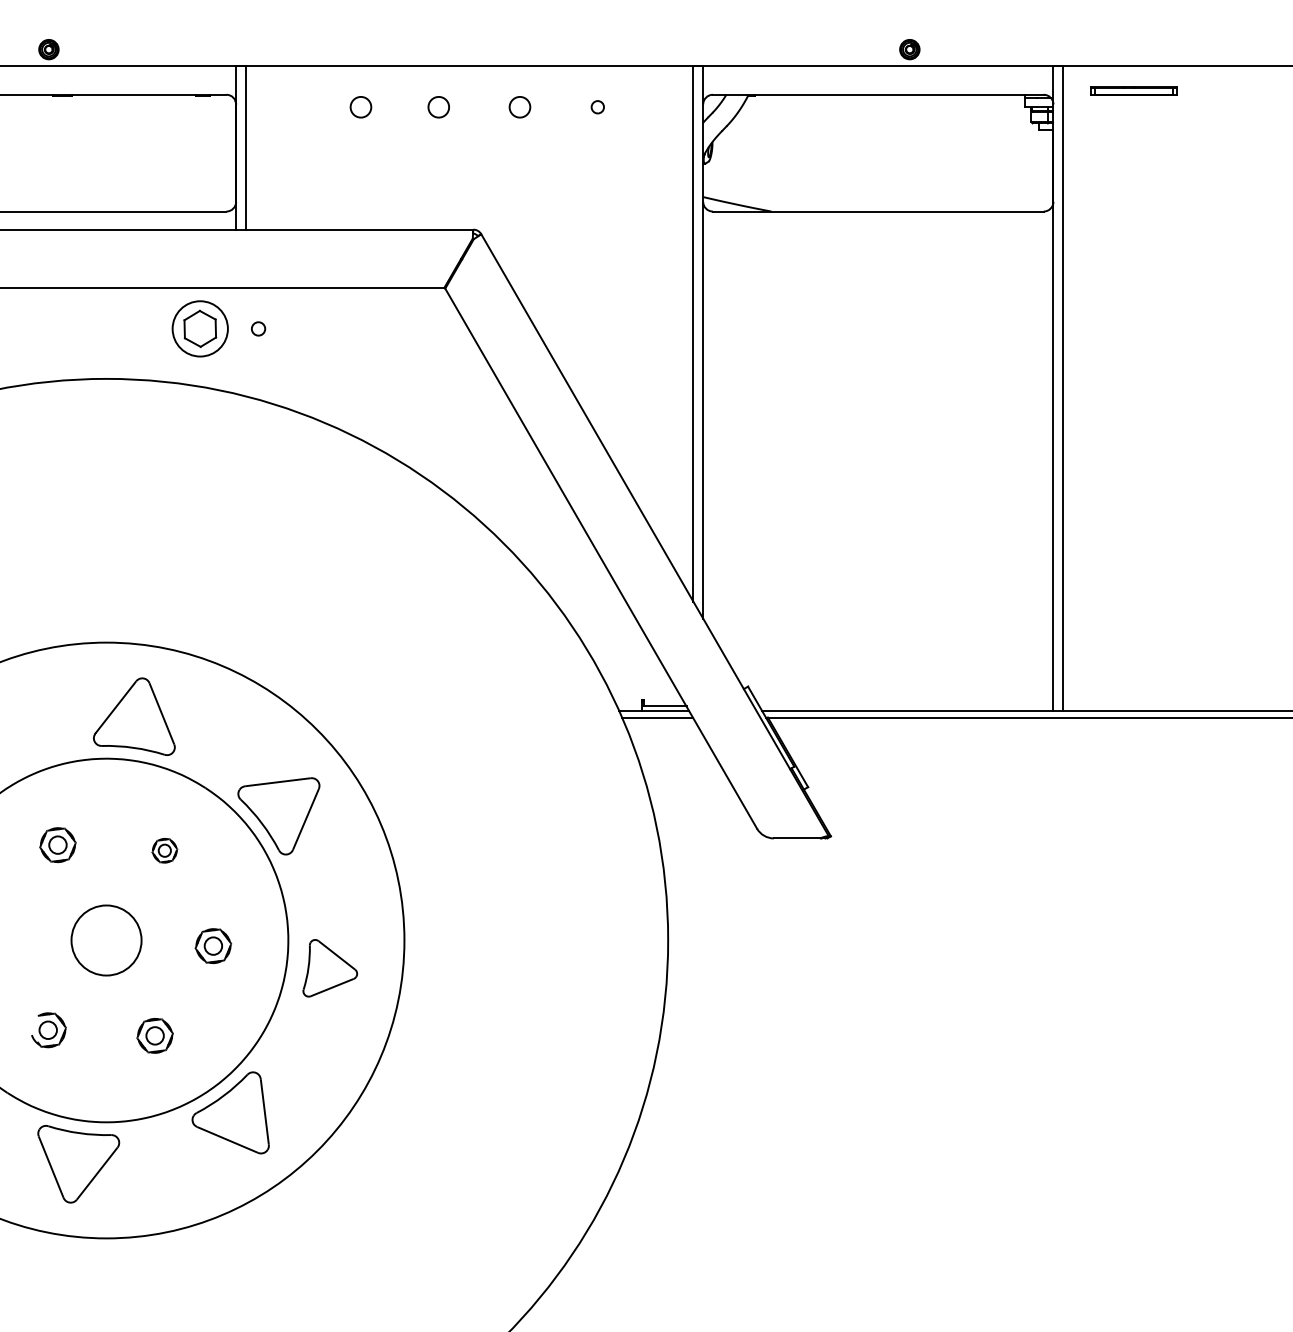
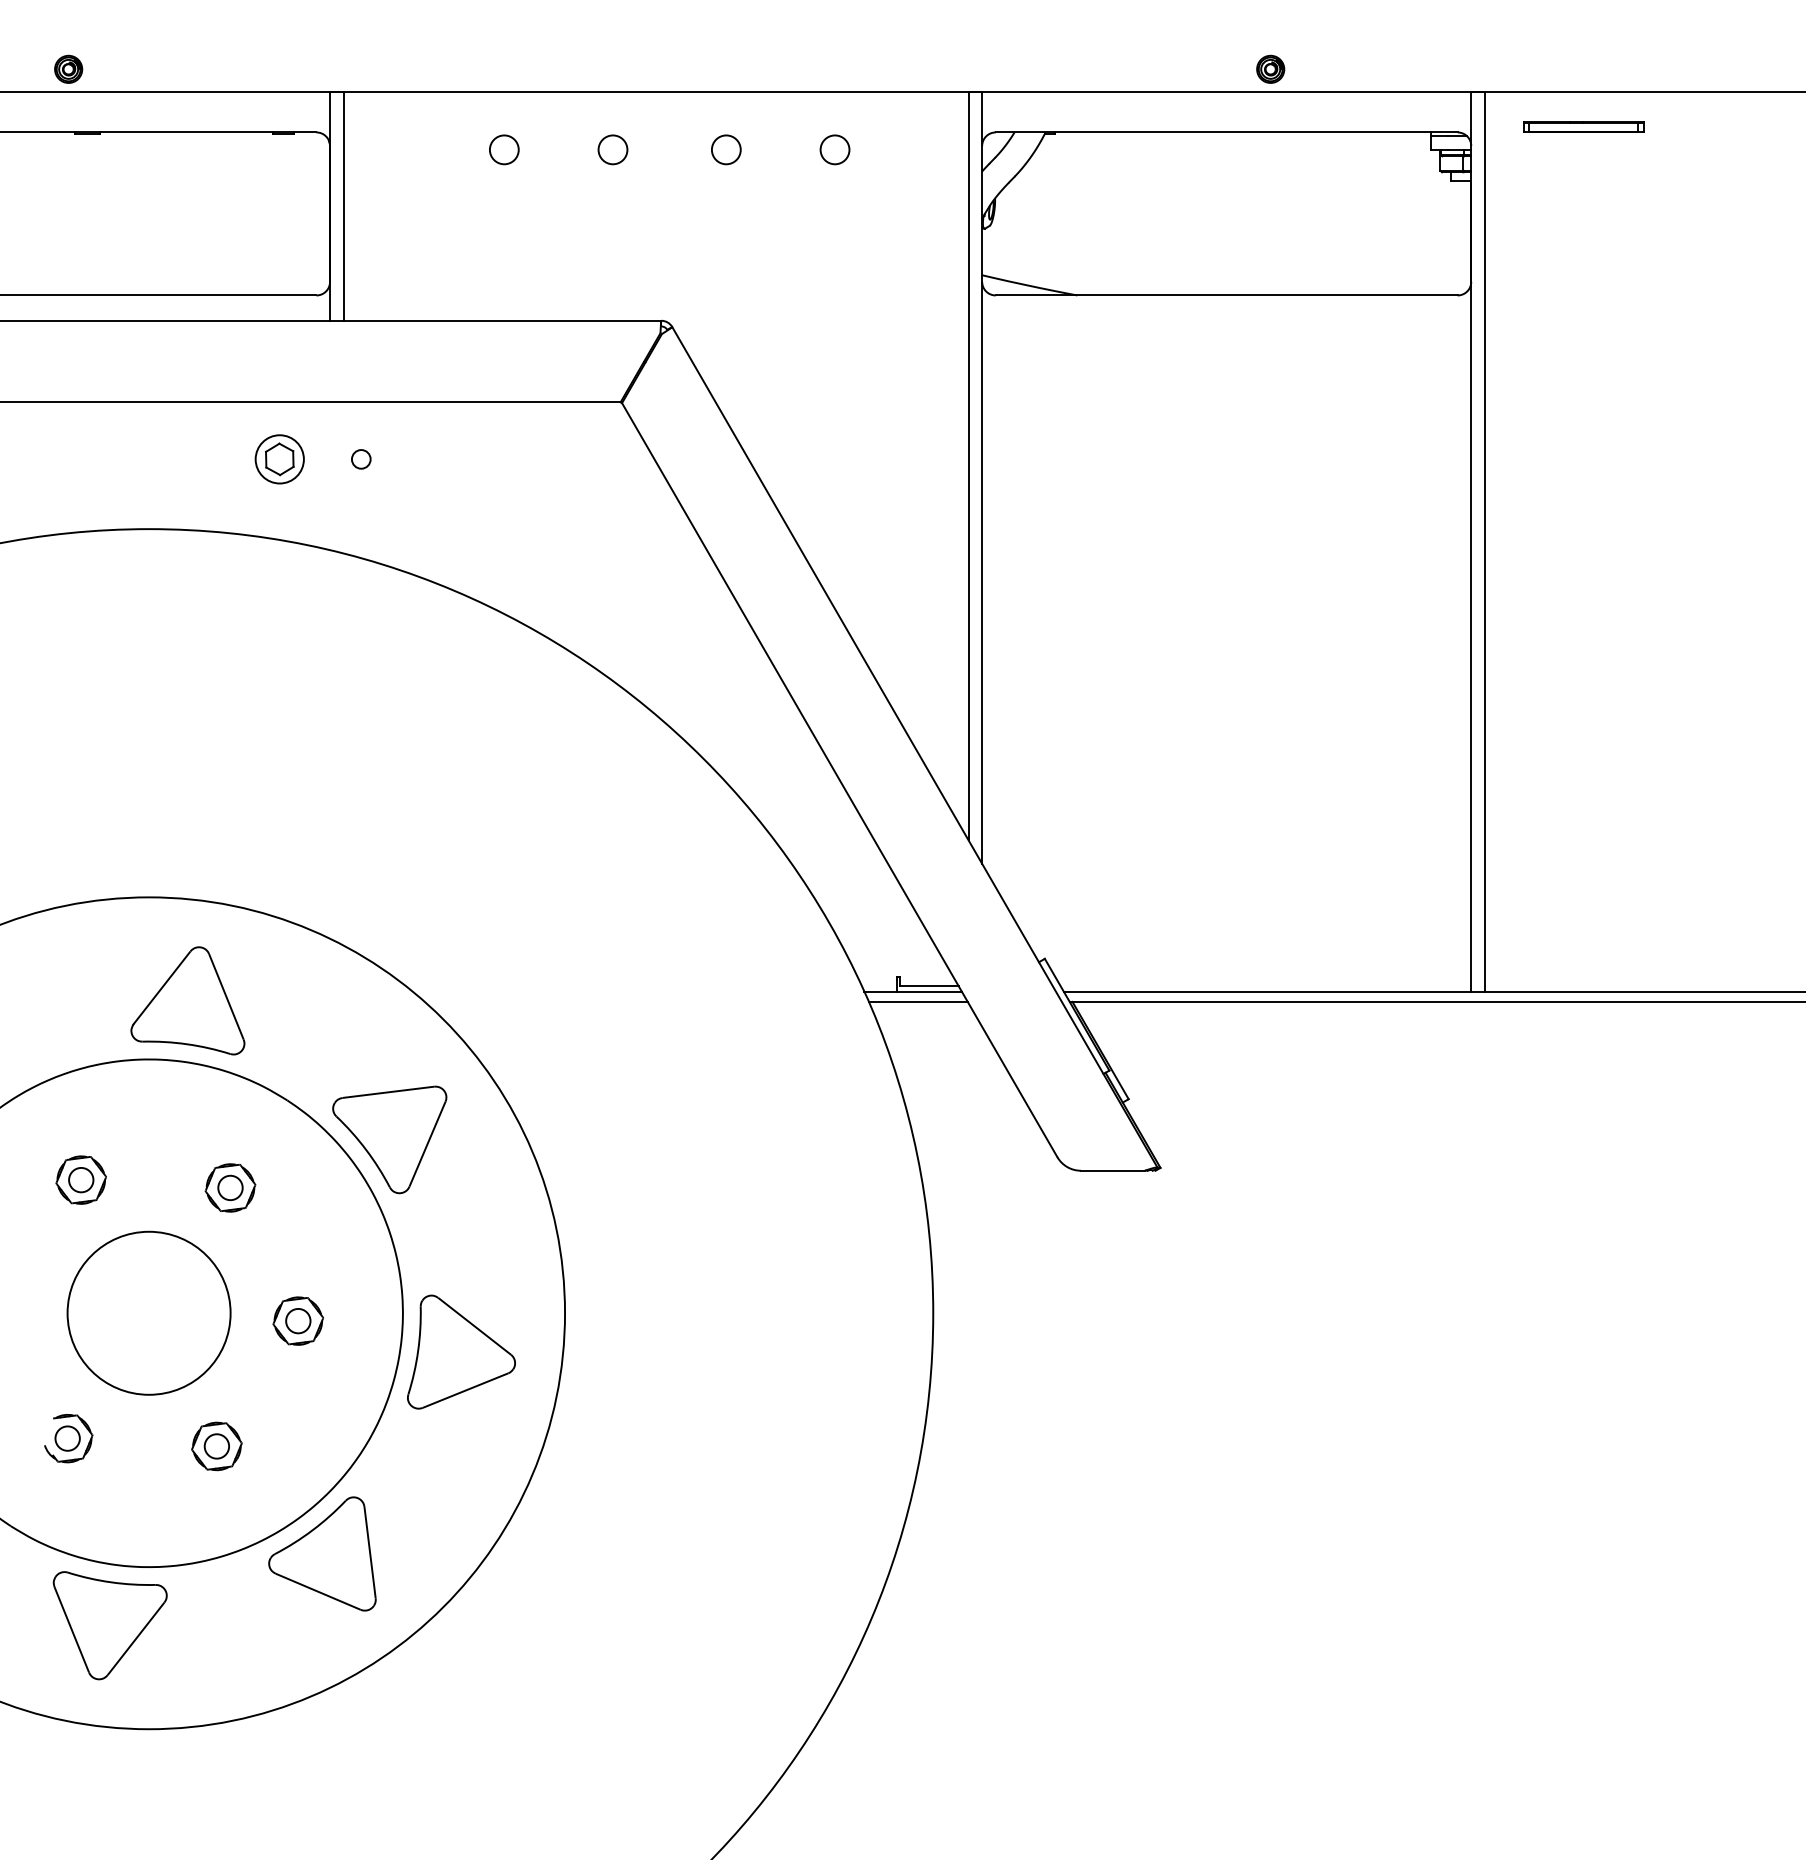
circle: (597, 107) -> (834, 149), size x1.67
part: (199, 329) -> (279, 459), size x0.62
part: (164, 850) -> (230, 1187), size x1.43
circle: (106, 939) -> (148, 1312), size x1.67
part: (330, 967) -> (461, 1351), size x1.43

